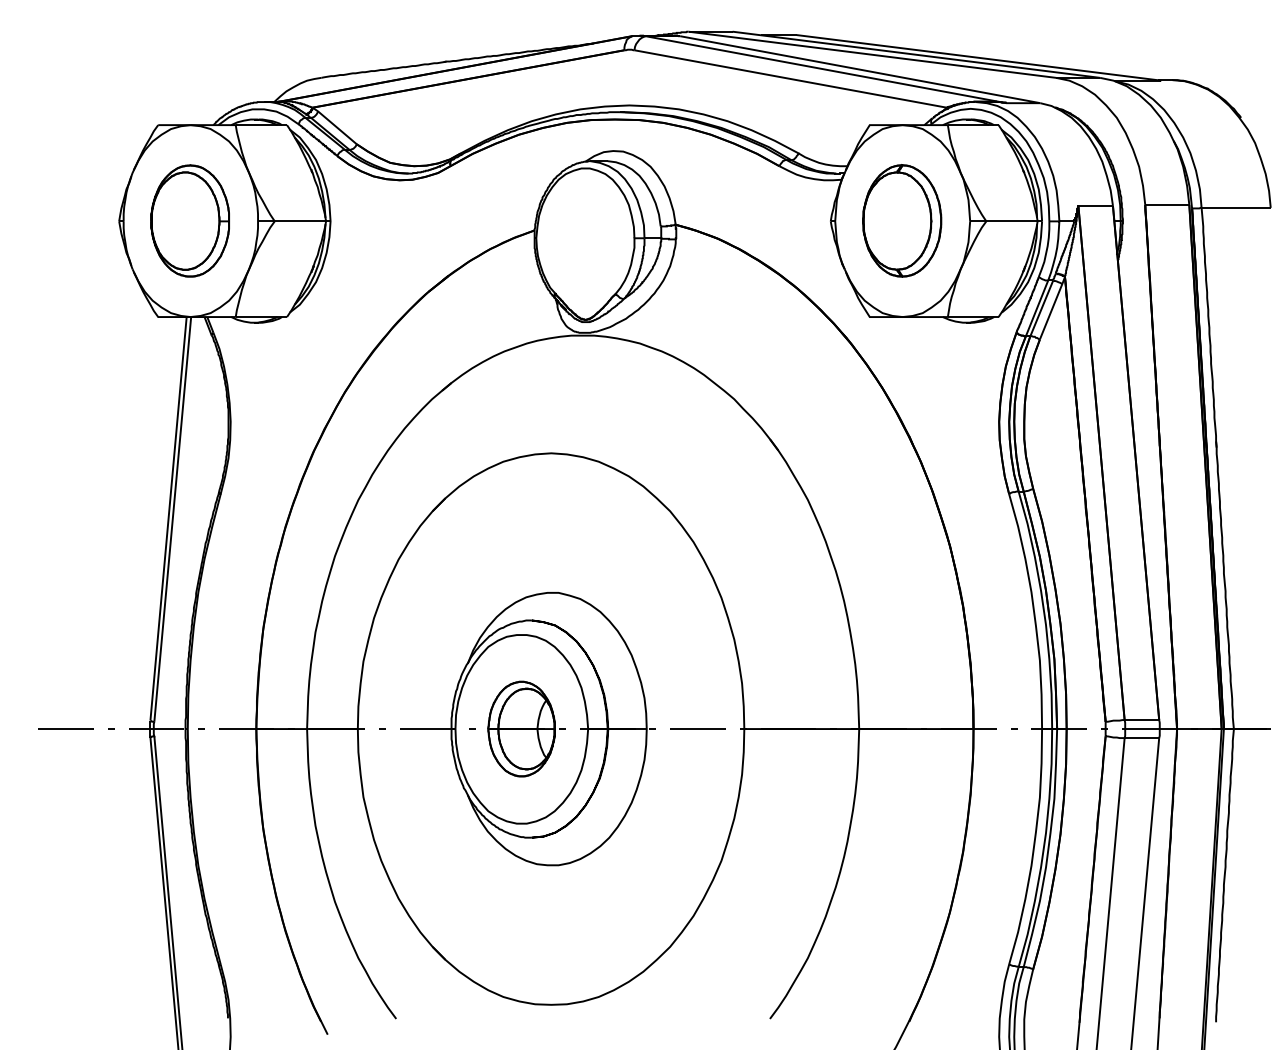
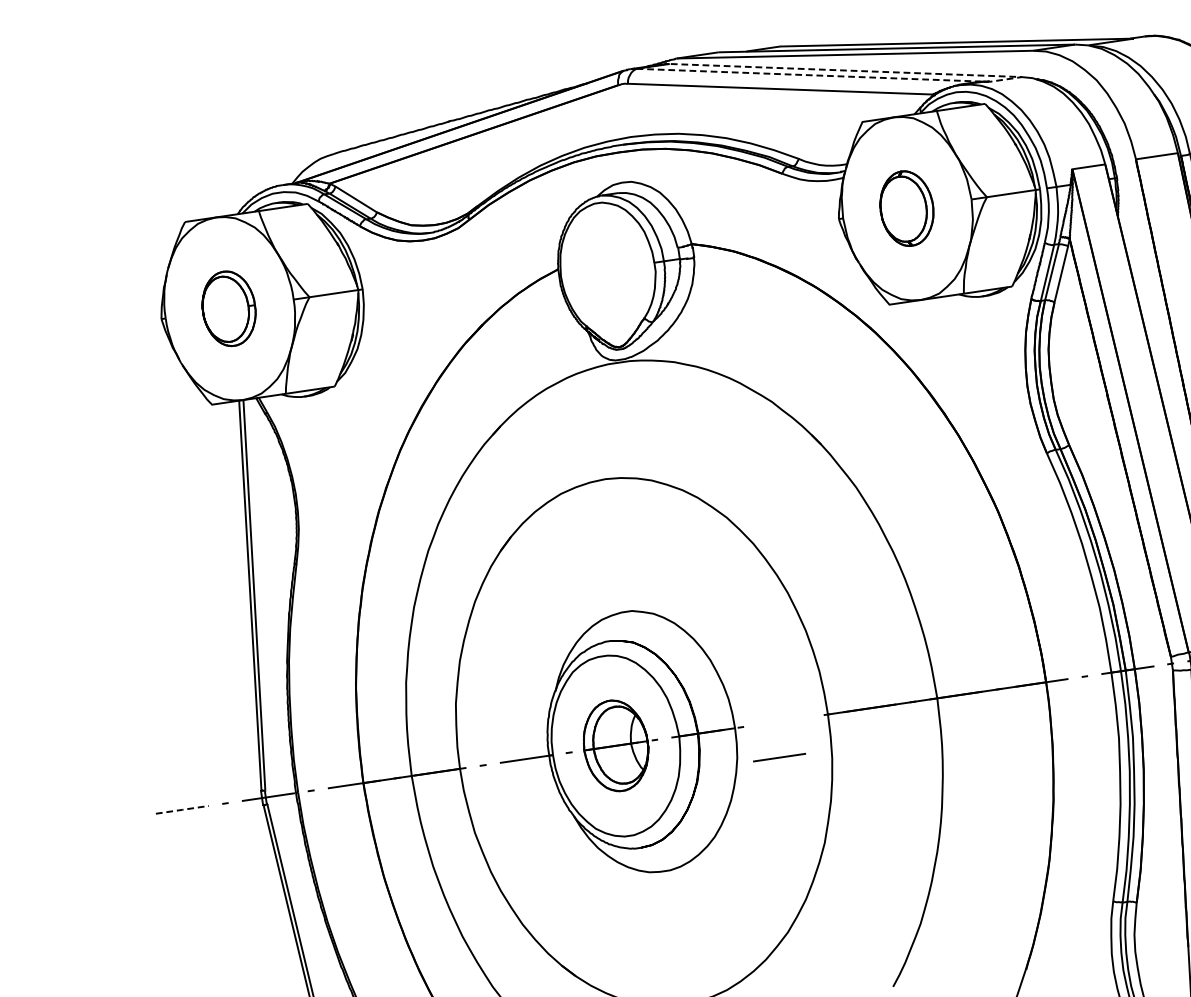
line: (1023, 103) -> (1005, 79), solid -> dashed
part: (189, 220) -> (228, 308), size x0.7
part: (902, 220) -> (907, 208), size x0.7
line: (697, 728) -> (779, 757), moved
line: (66, 729) -> (182, 810), solid -> dashed

